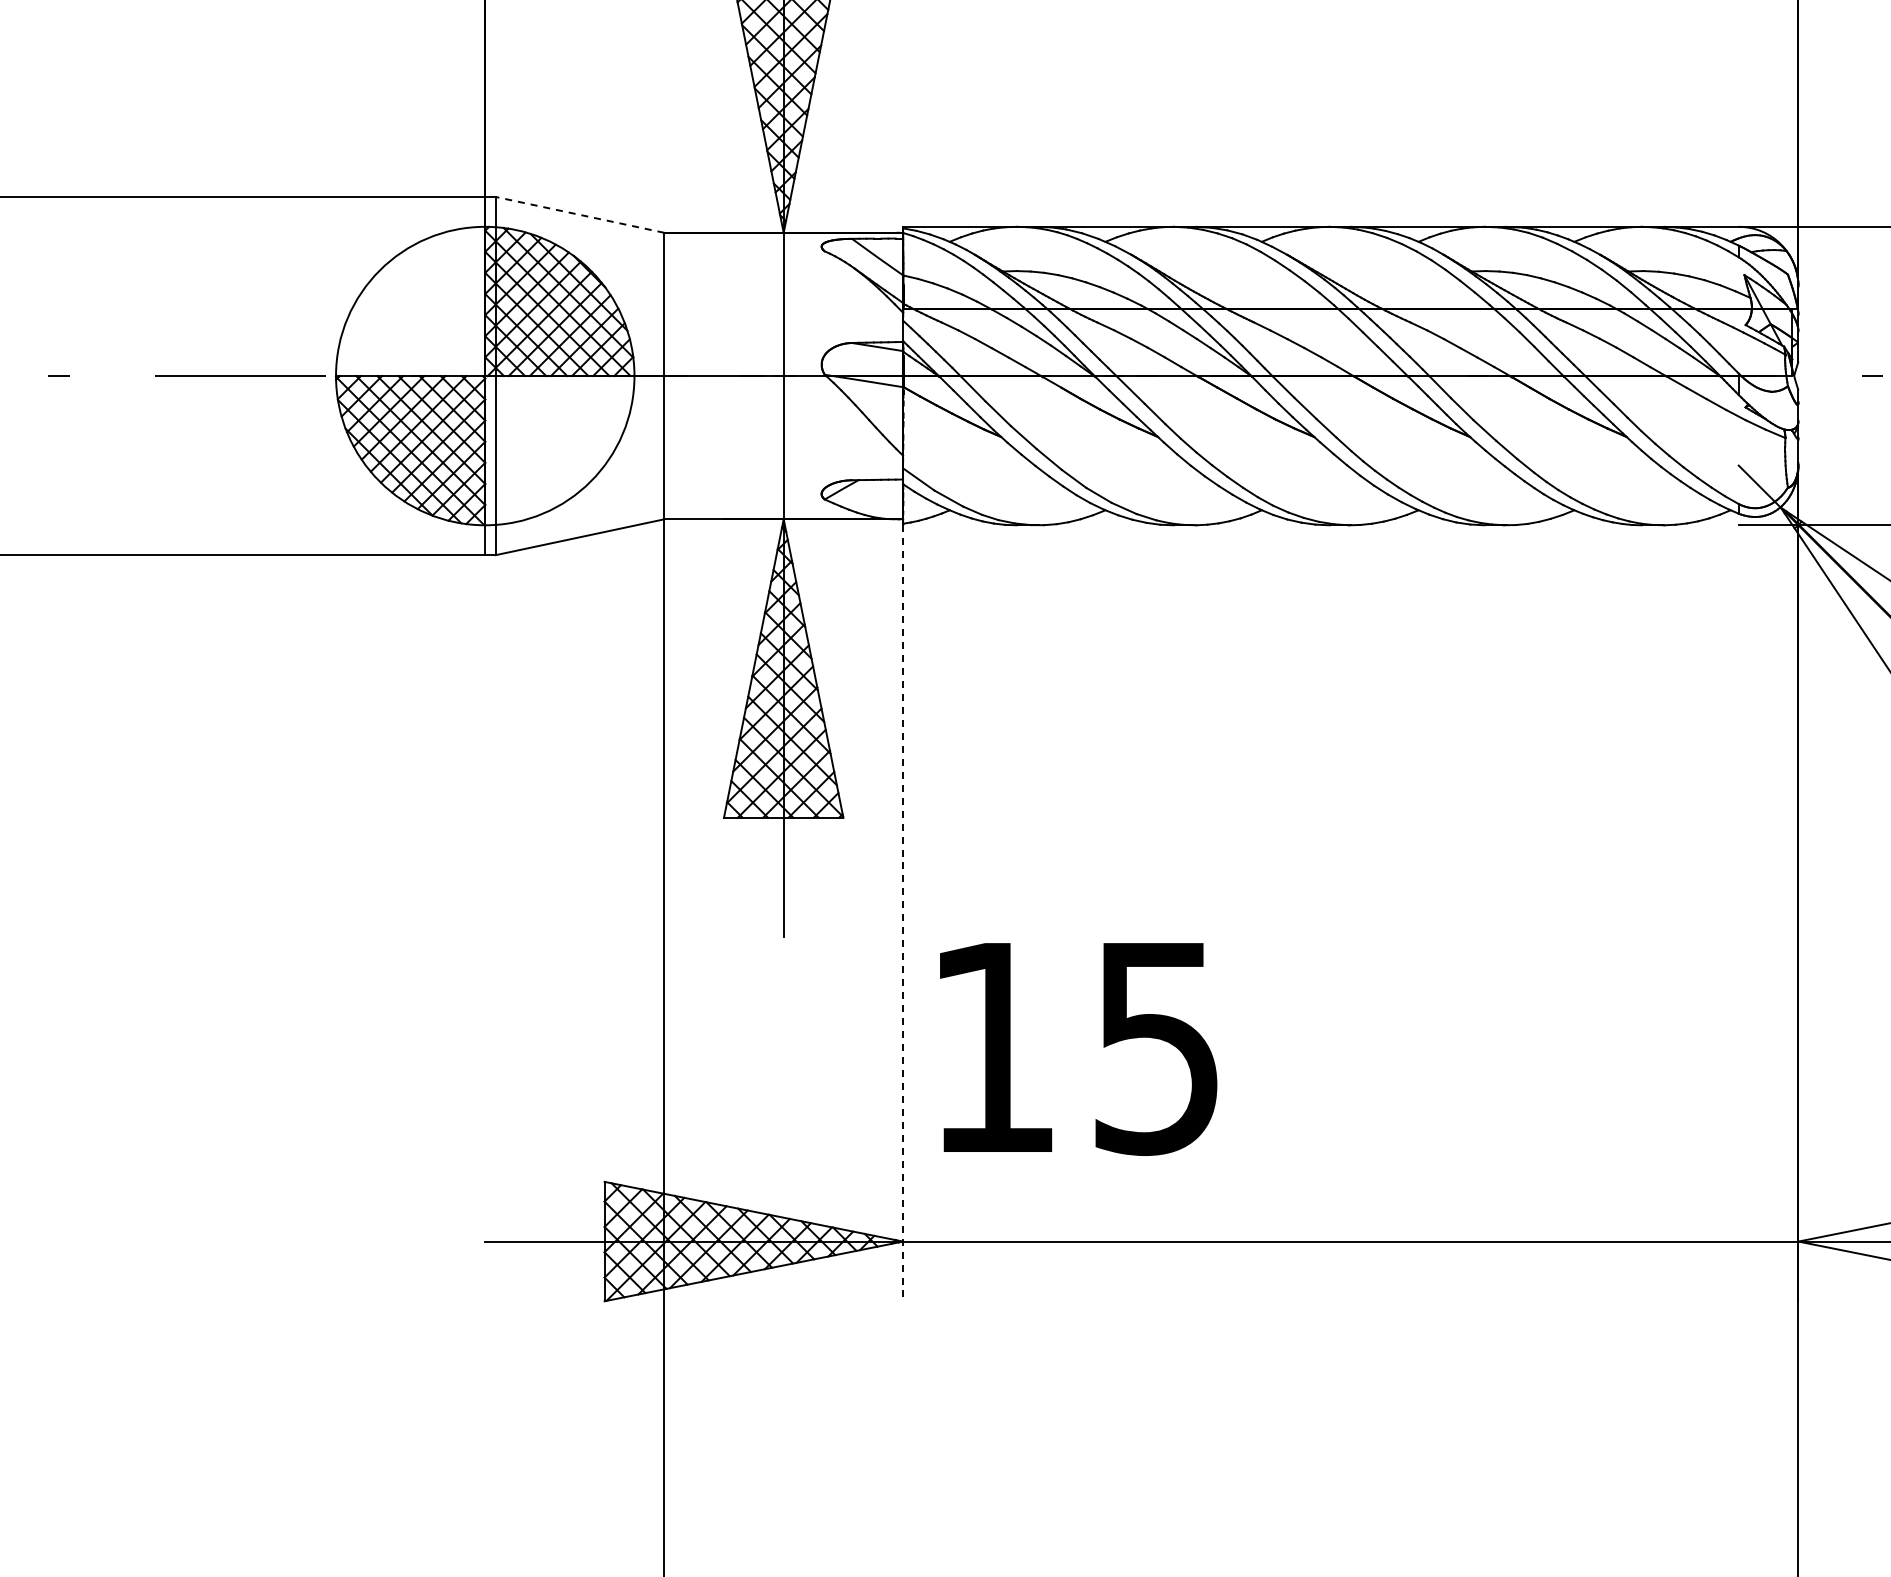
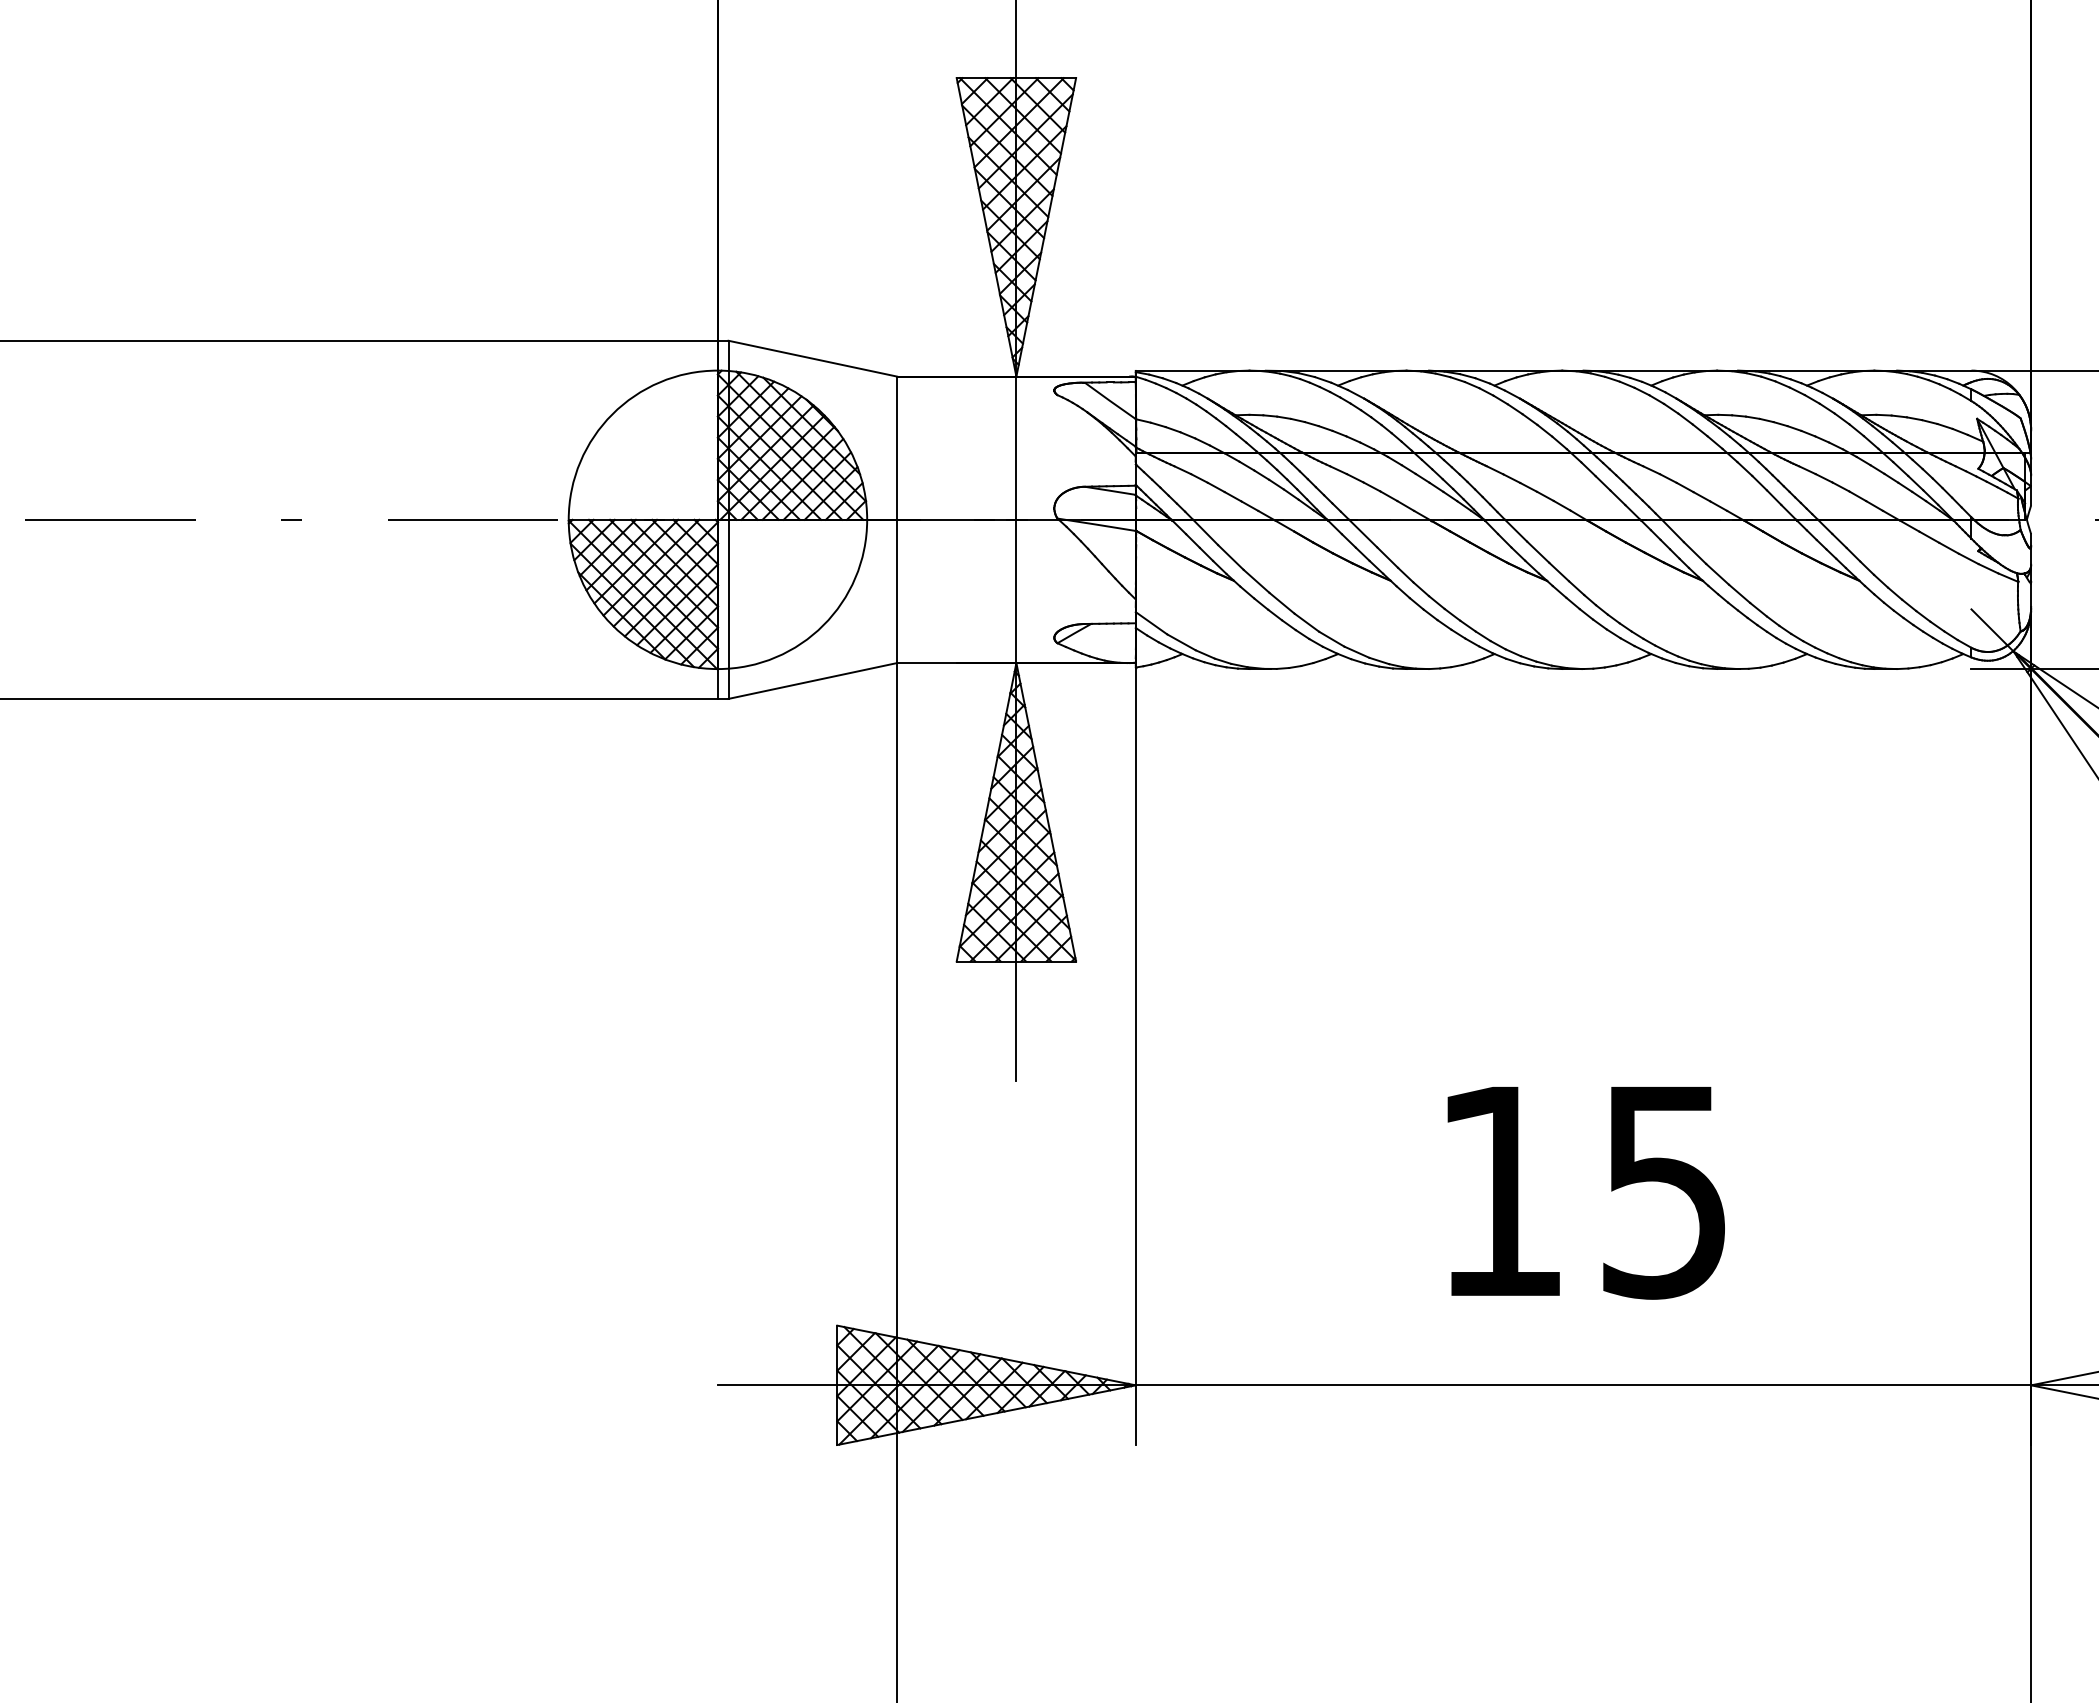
line: (579, 214) -> (812, 358), dashed -> solid
line: (902, 913) -> (1135, 1057), dashed -> solid
text: (1077, 1049) -> (1585, 1193), moved

